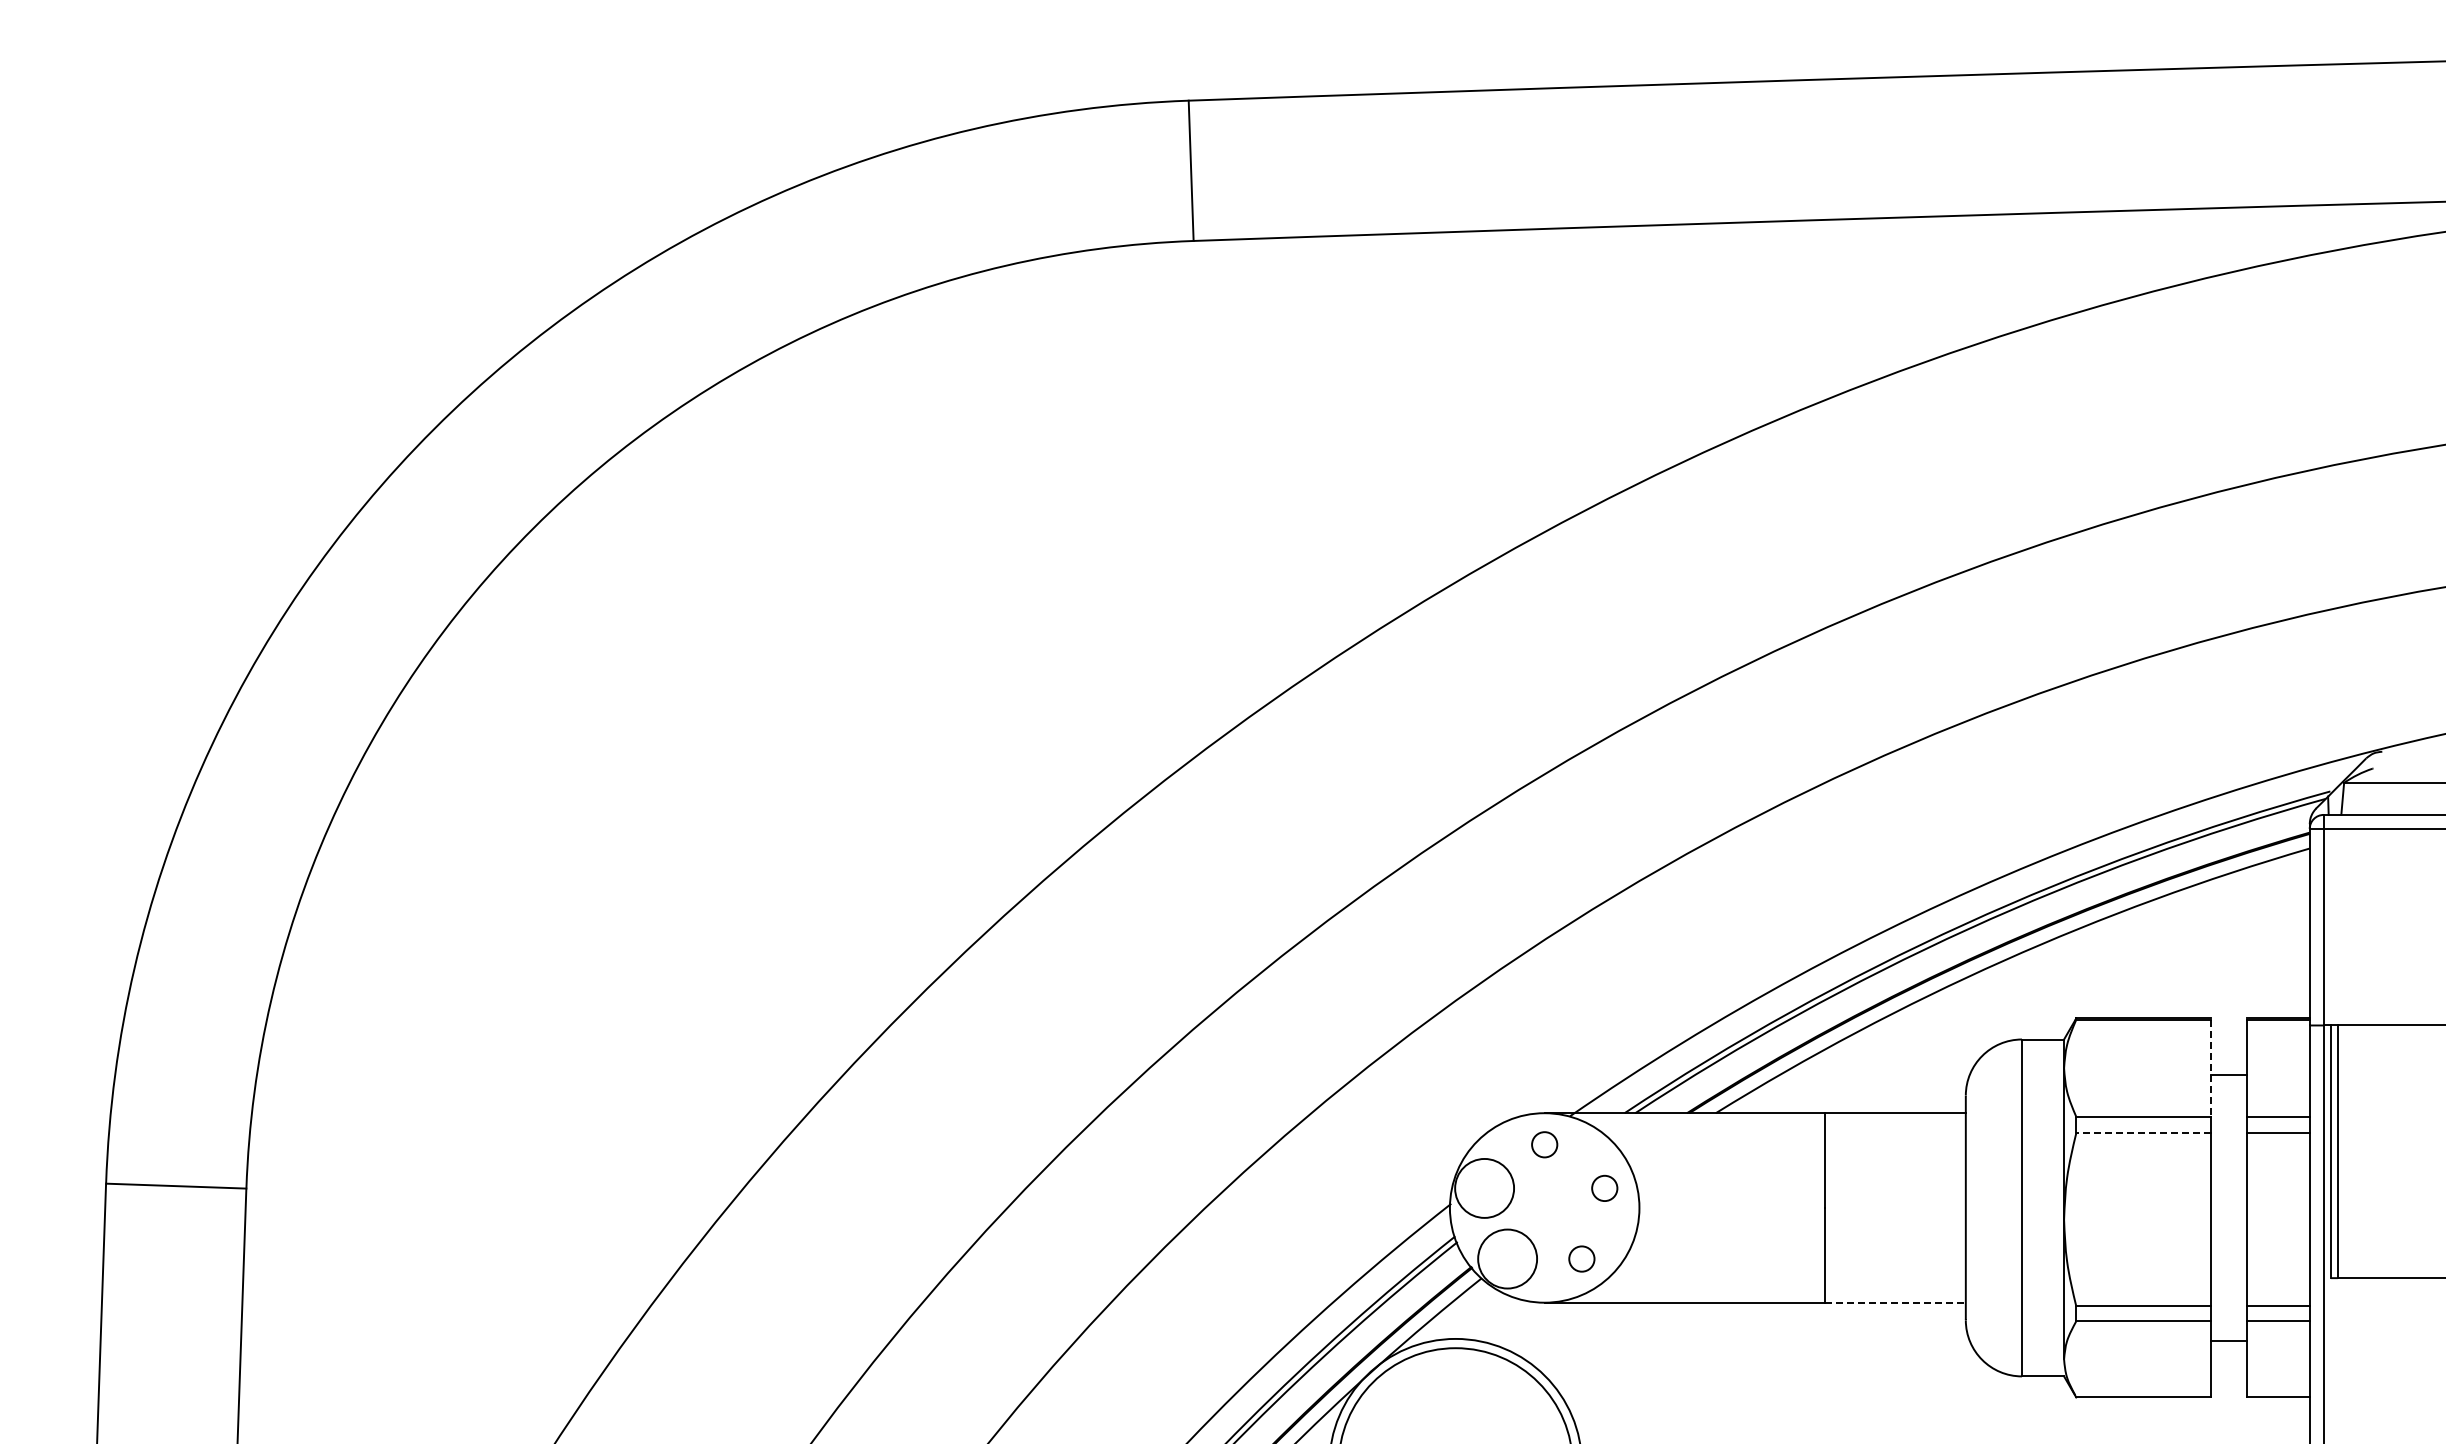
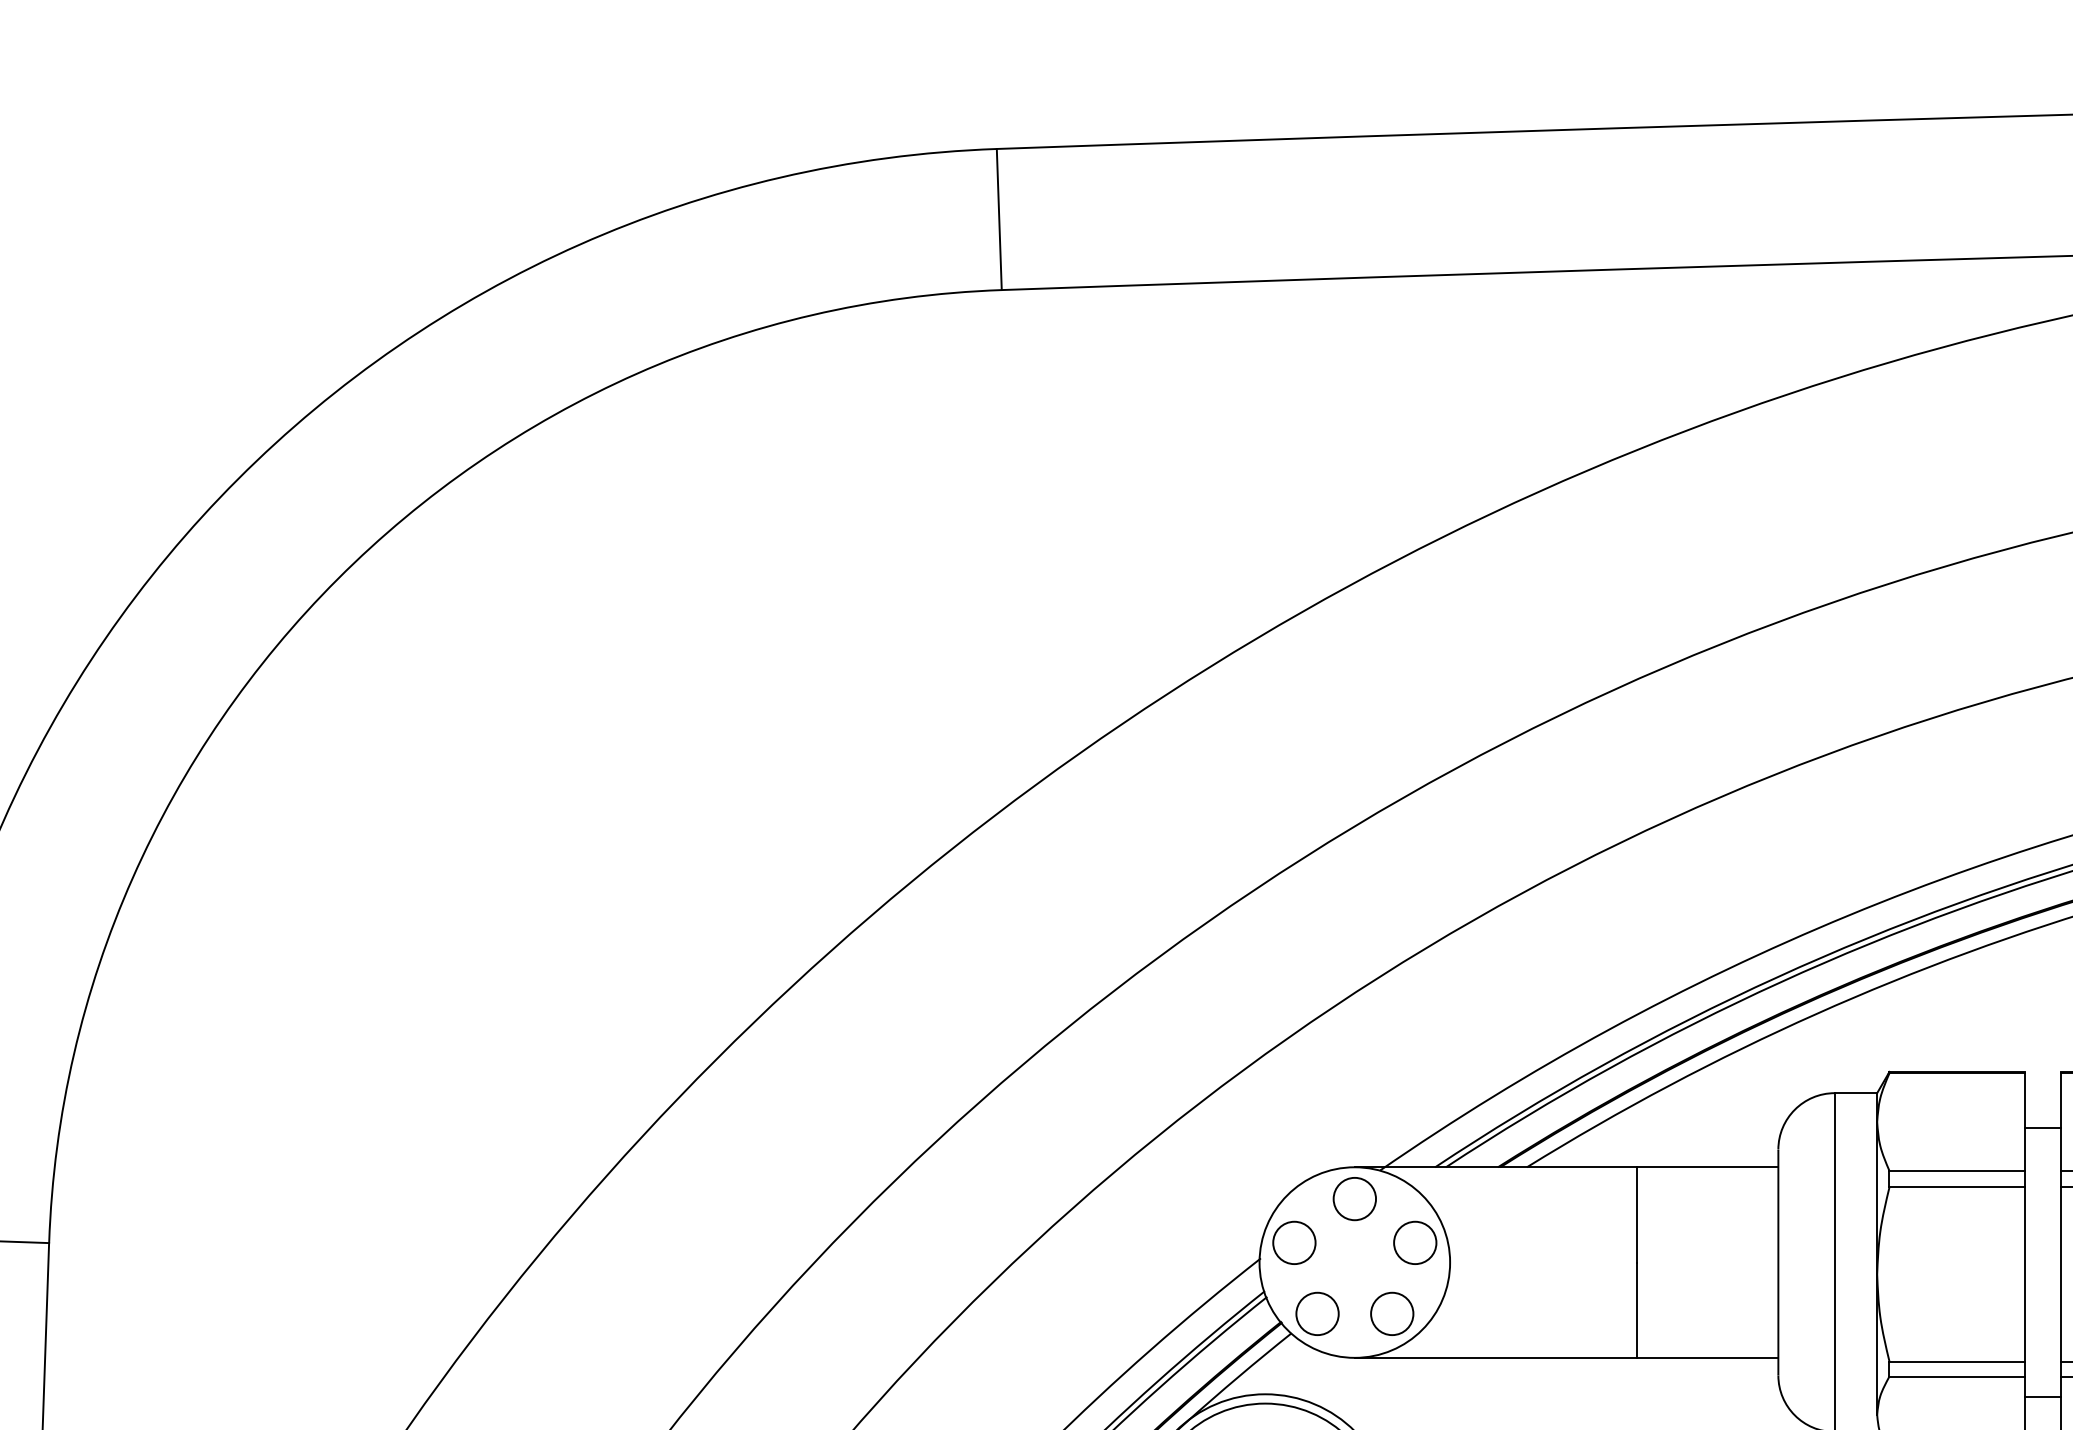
line: (2211, 1068) -> (2025, 1122), dashed -> solid
line: (2143, 1133) -> (1957, 1187), dashed -> solid
circle: (1544, 1144) -> (1354, 1198), size x1.67
circle: (1484, 1188) -> (1294, 1243), size x0.71
circle: (1604, 1188) -> (1414, 1243), size x1.67
circle: (1507, 1259) -> (1317, 1314), size x0.71
circle: (1581, 1259) -> (1391, 1314), size x1.67
line: (1896, 1302) -> (1708, 1357), dashed -> solid

